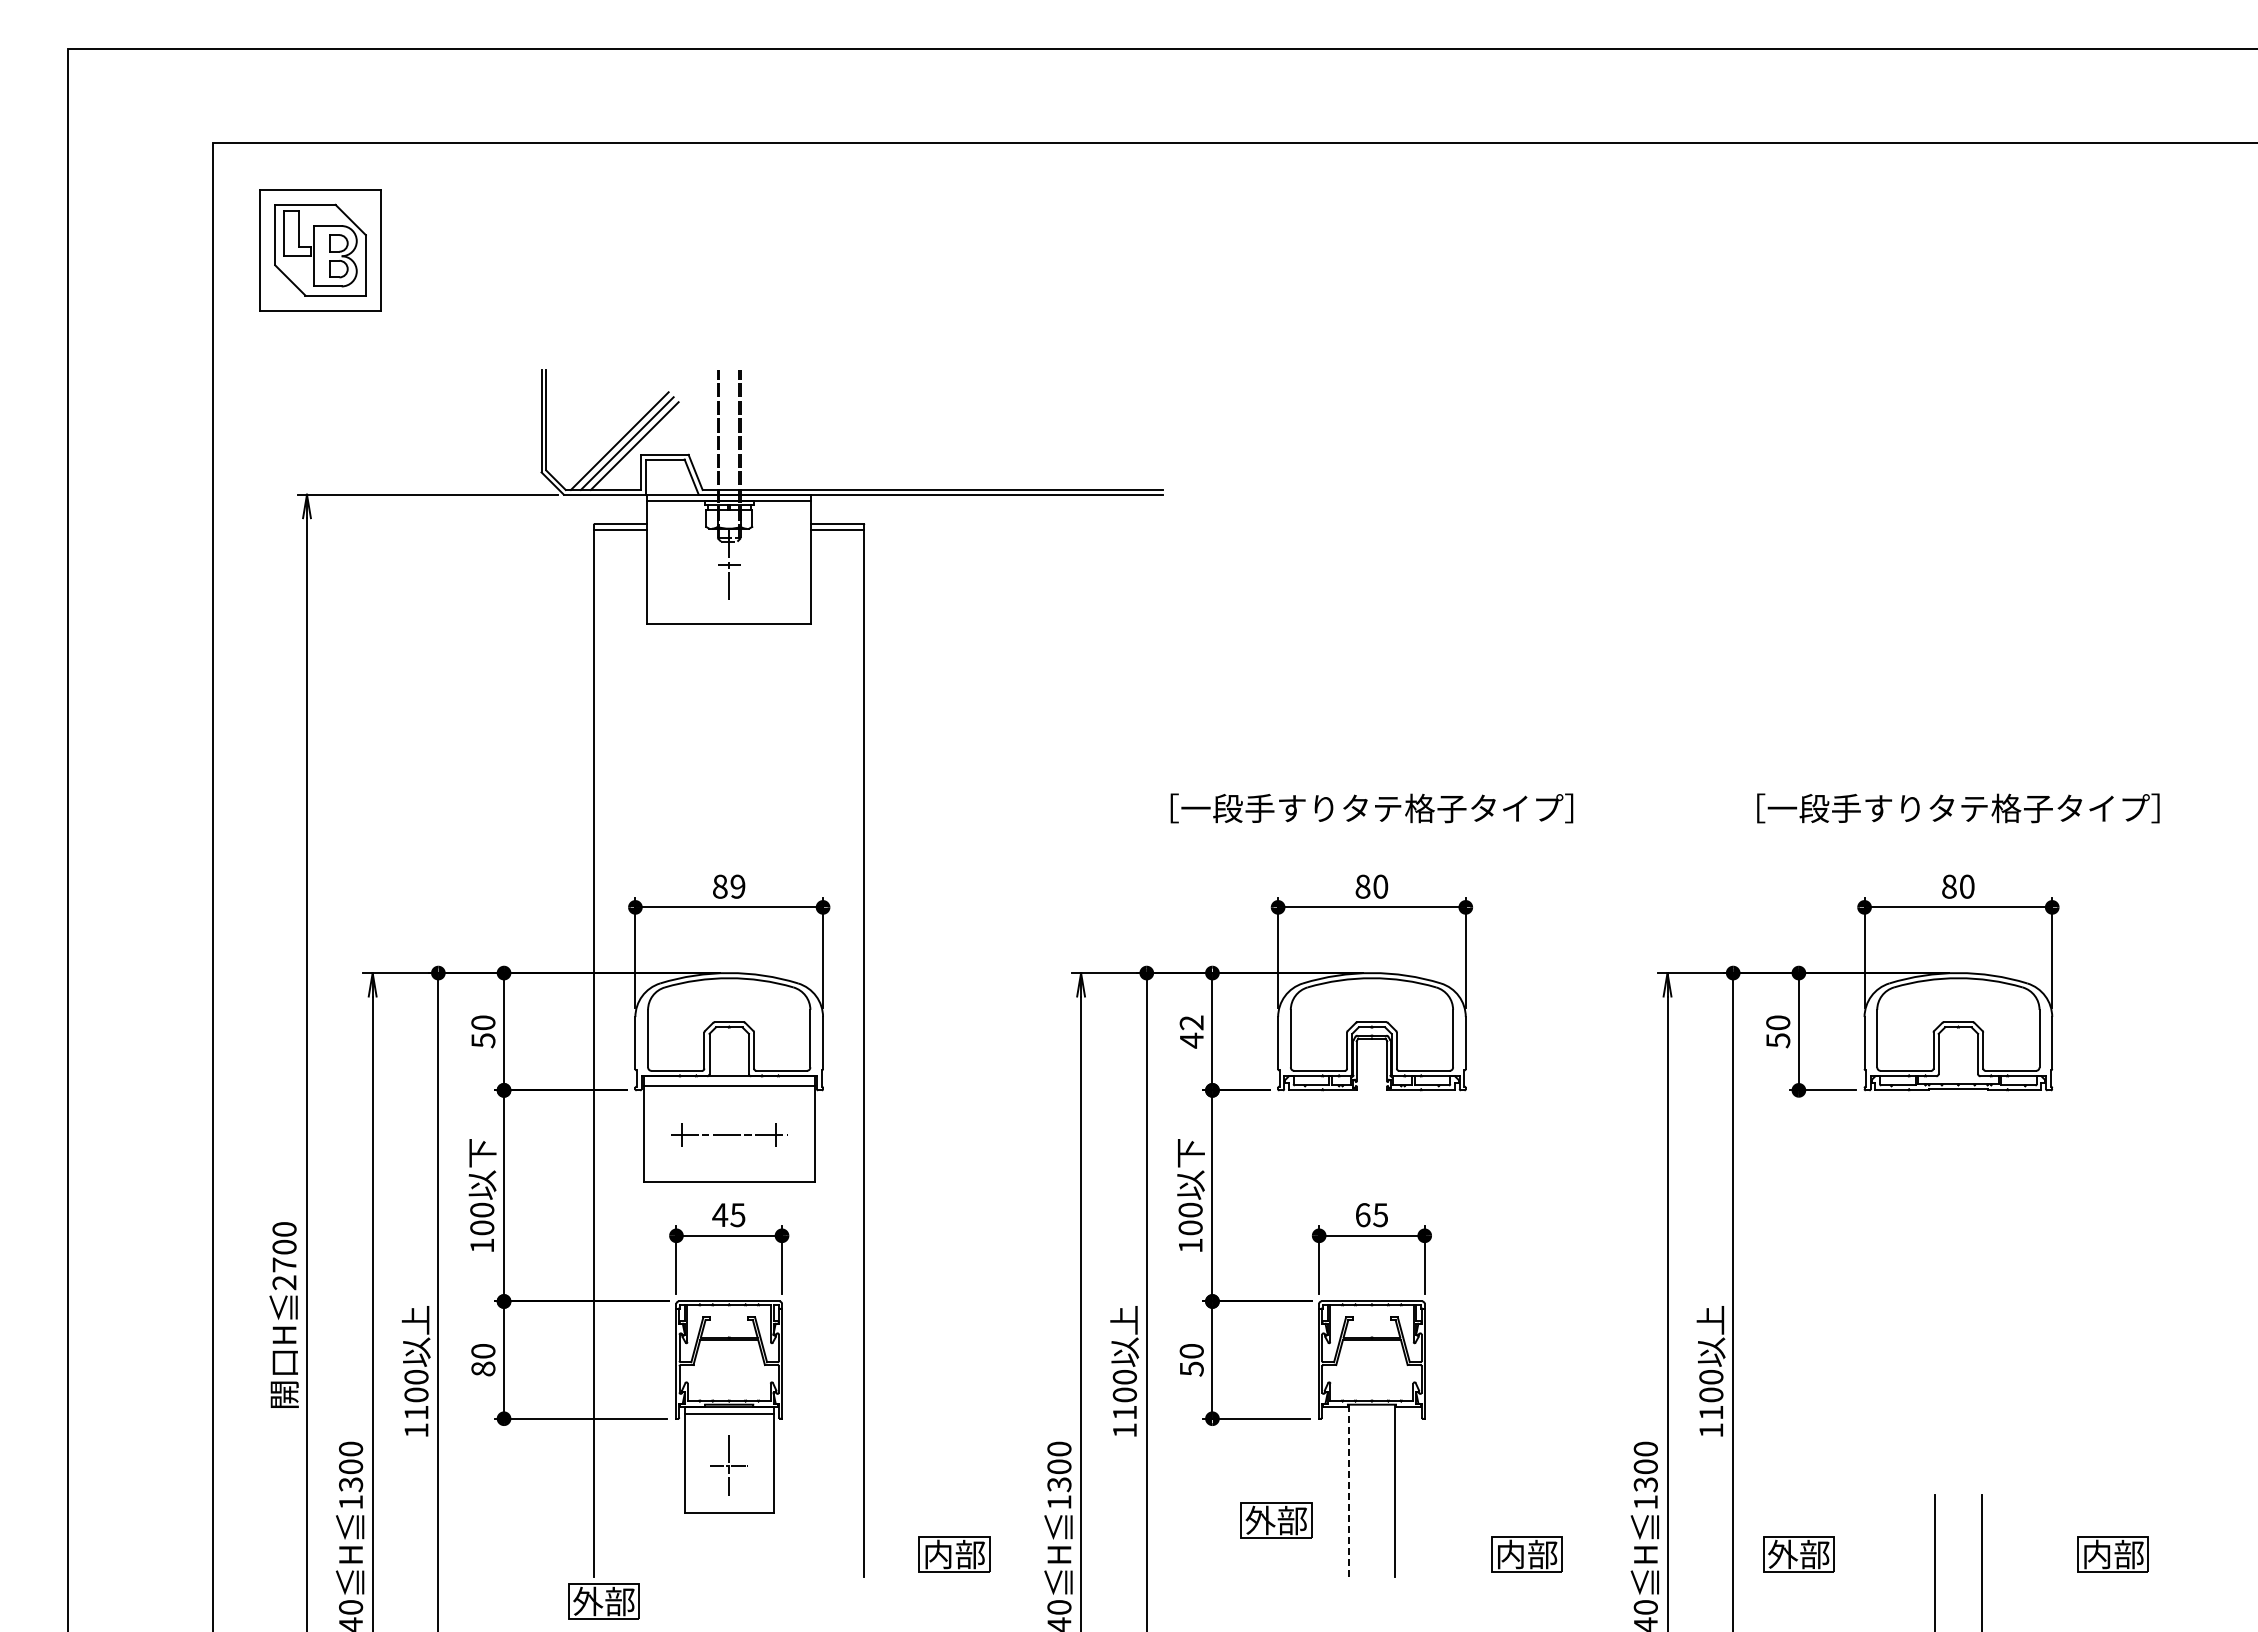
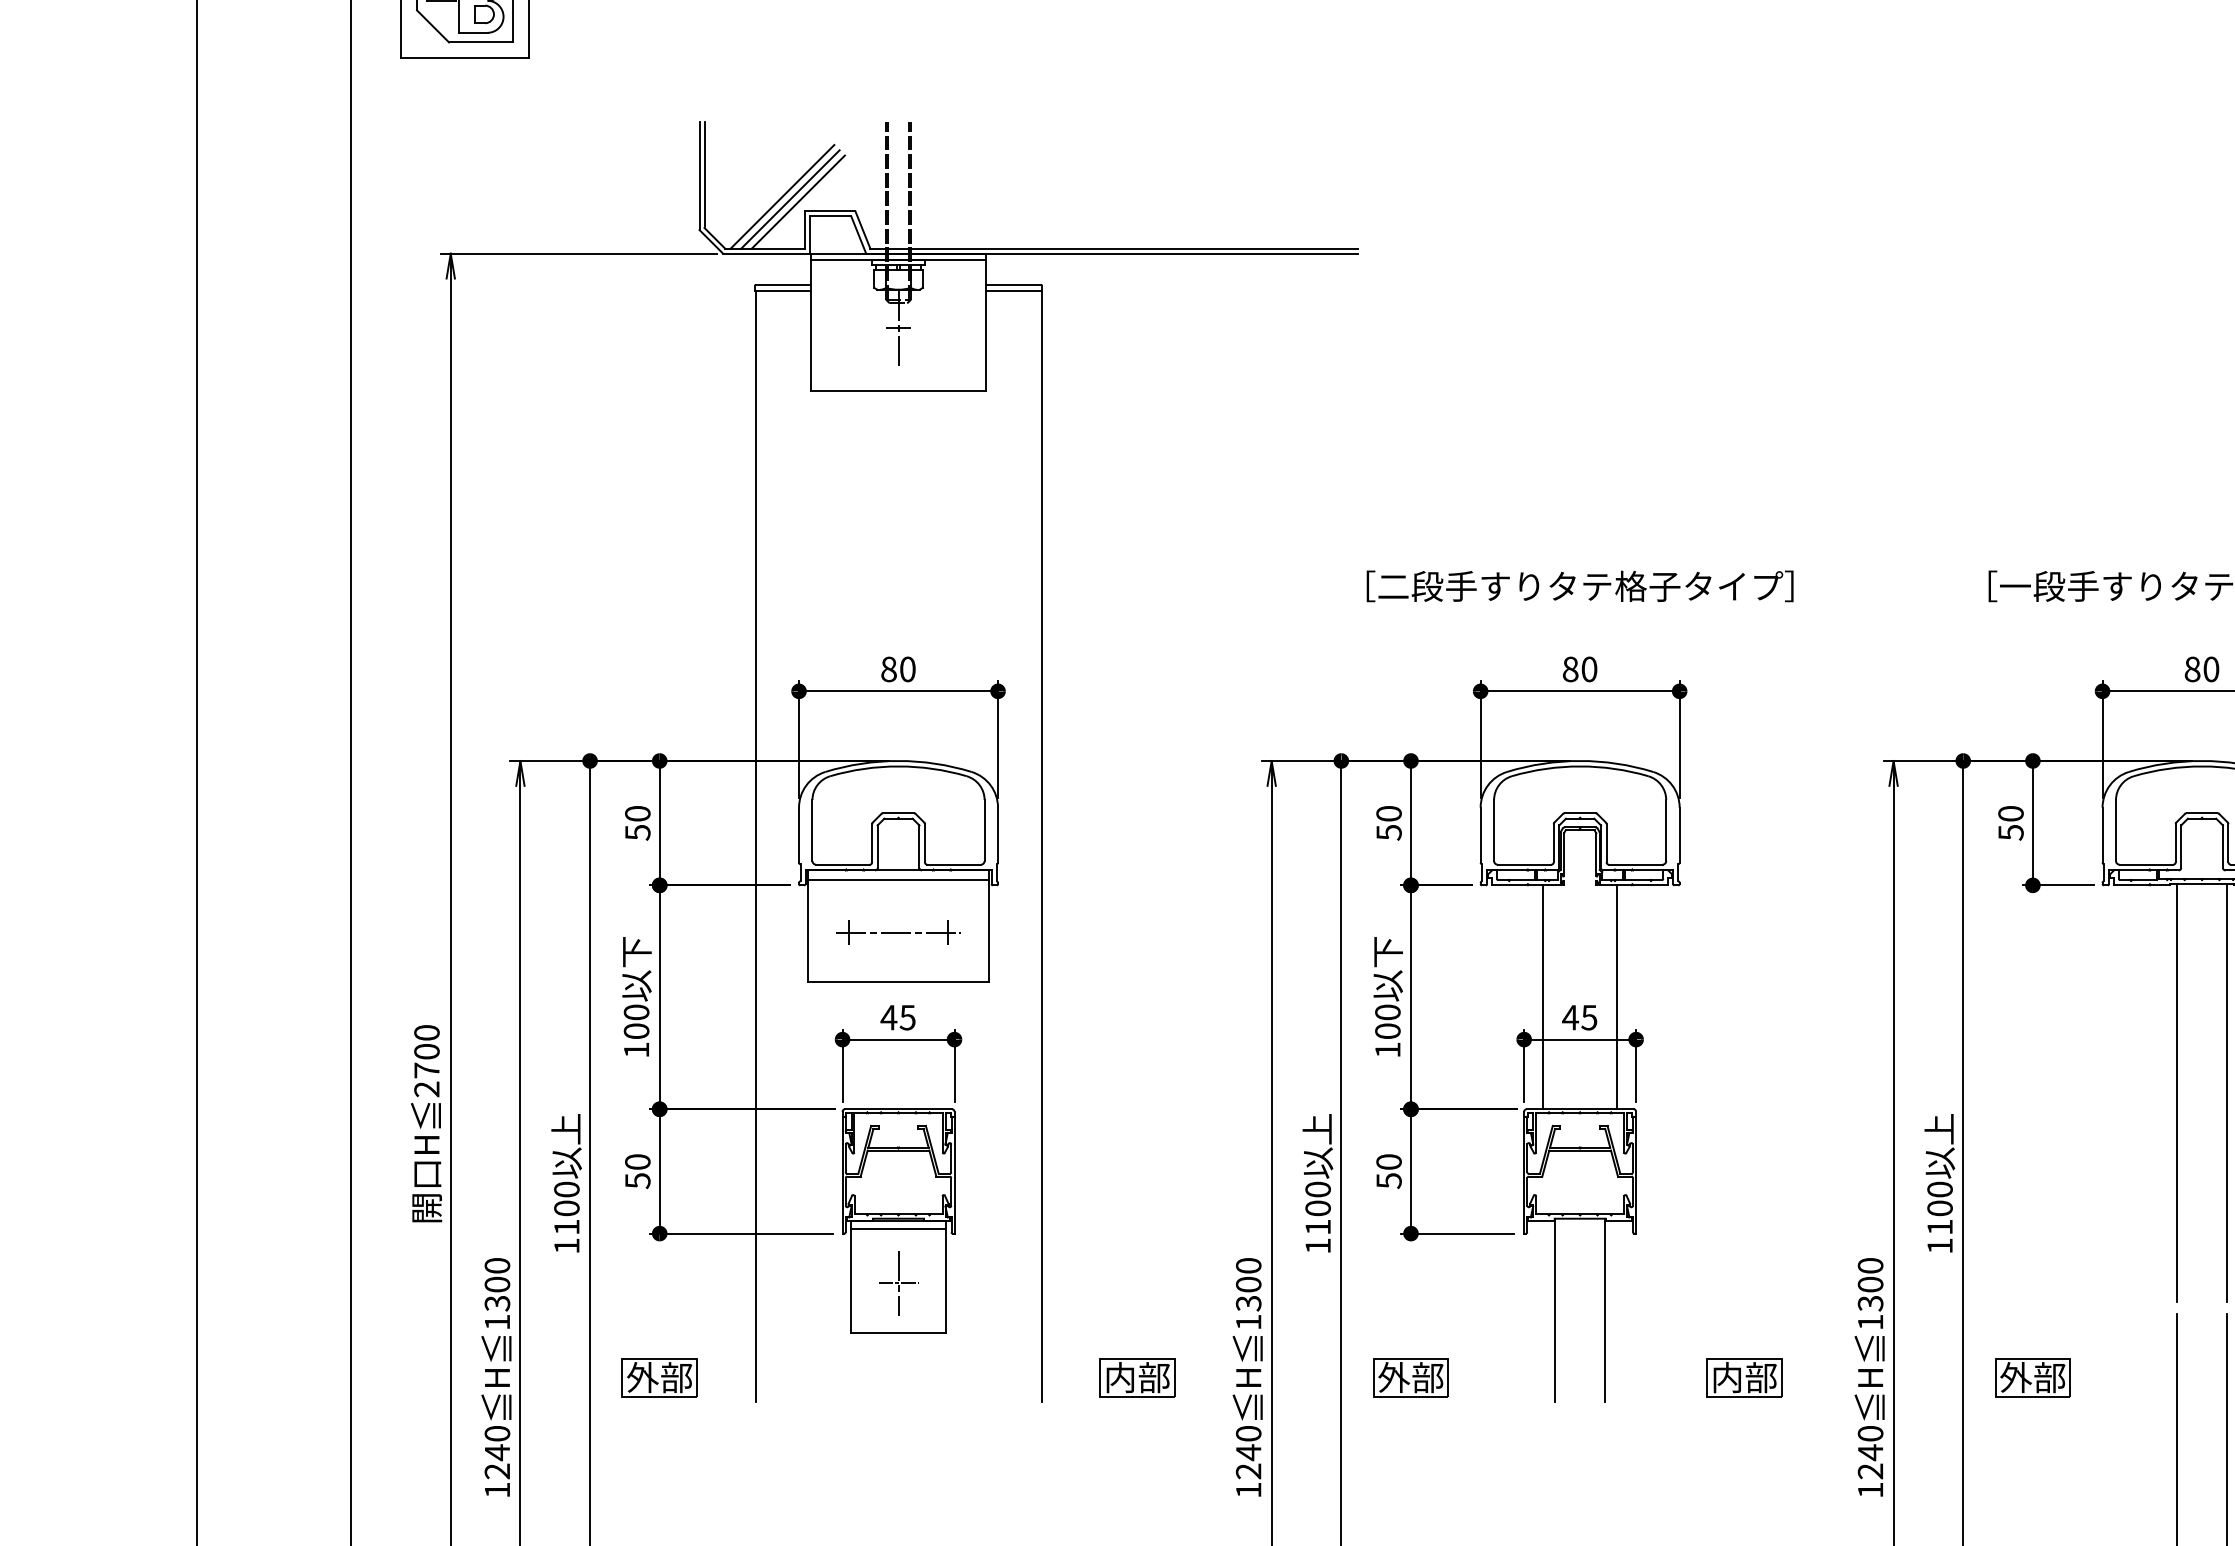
text: (1195, 808) -> (1393, 586), ［一段手すりタテ格子タイプ］ -> ［二段手すりタテ格子タイプ］
text: (737, 886) -> (907, 669), 89 -> 80
text: (1191, 1031) -> (1388, 822), 42 -> 50
line: (1336, 1195) -> (1542, 996), added
line: (1407, 1195) -> (1617, 996), added
text: (1362, 1215) -> (1570, 1018), 65 -> 45
line: (1934, 1285) -> (2176, 1092), added
line: (1981, 1285) -> (2226, 1092), added
text: (483, 1368) -> (637, 1180), 80 -> 50
line: (1348, 1491) -> (1555, 1310), dashed -> solid
part: (1276, 1520) -> (1411, 1377), moved
part: (603, 1601) -> (659, 1377), moved

